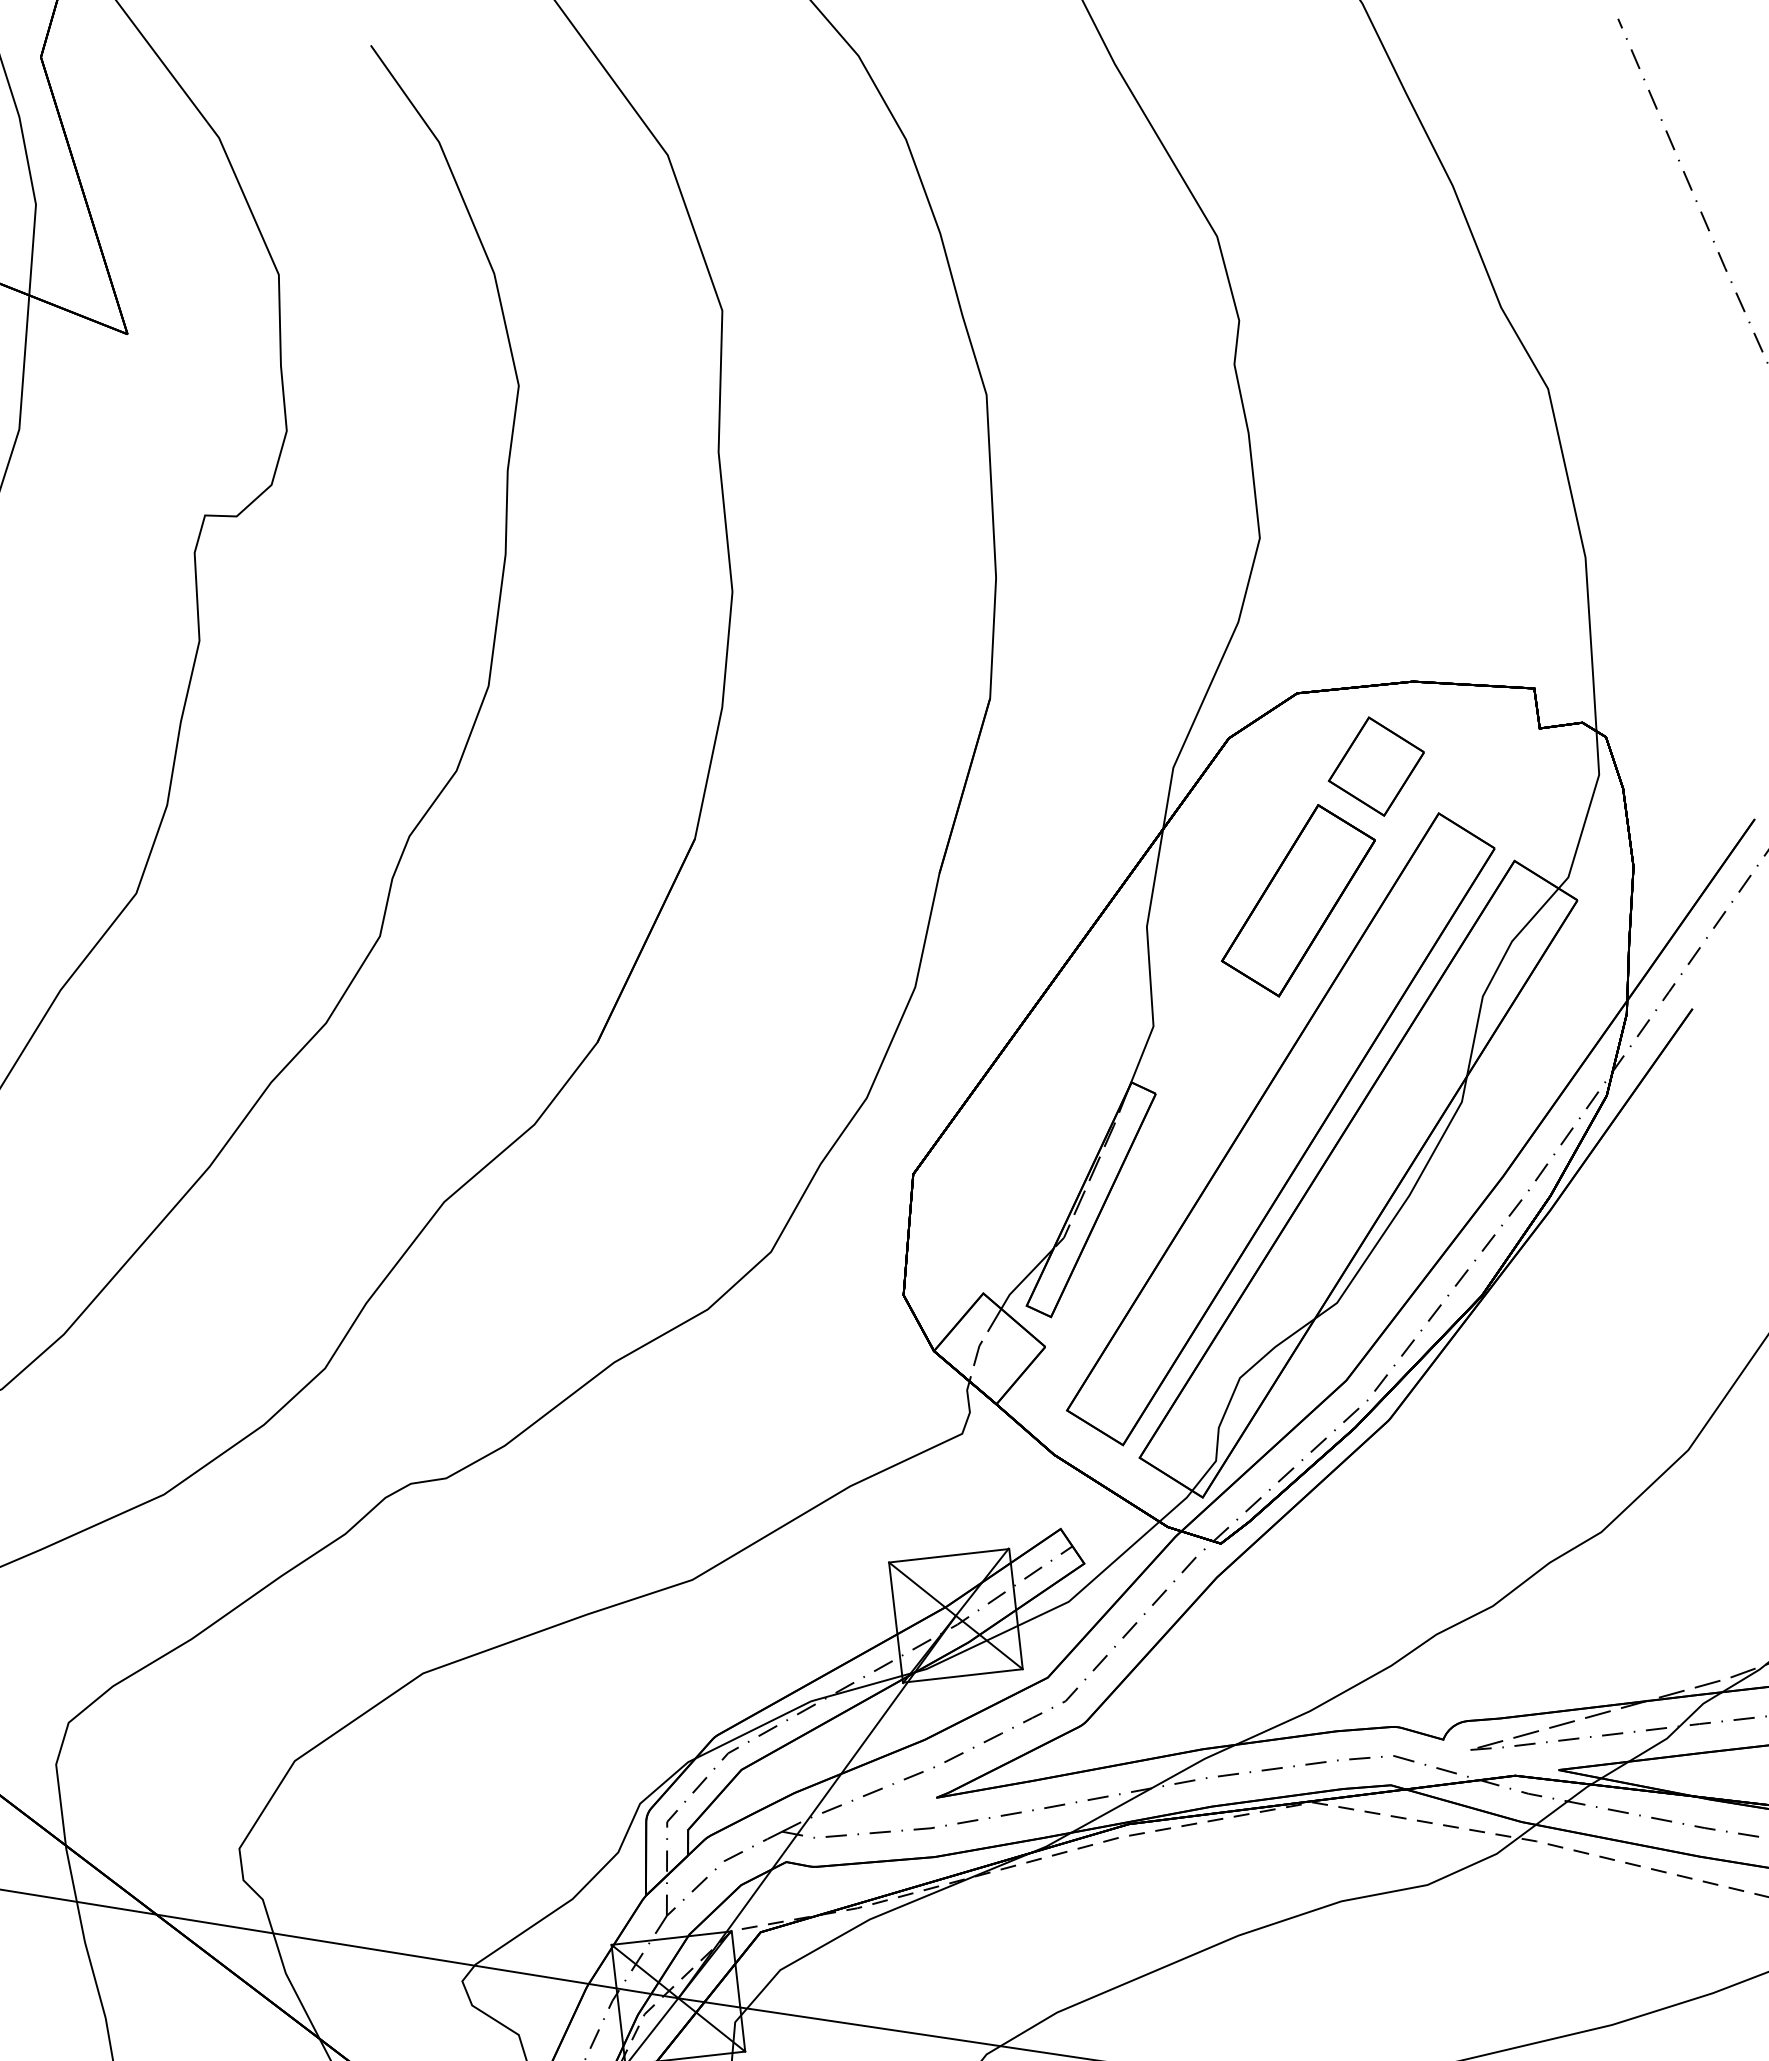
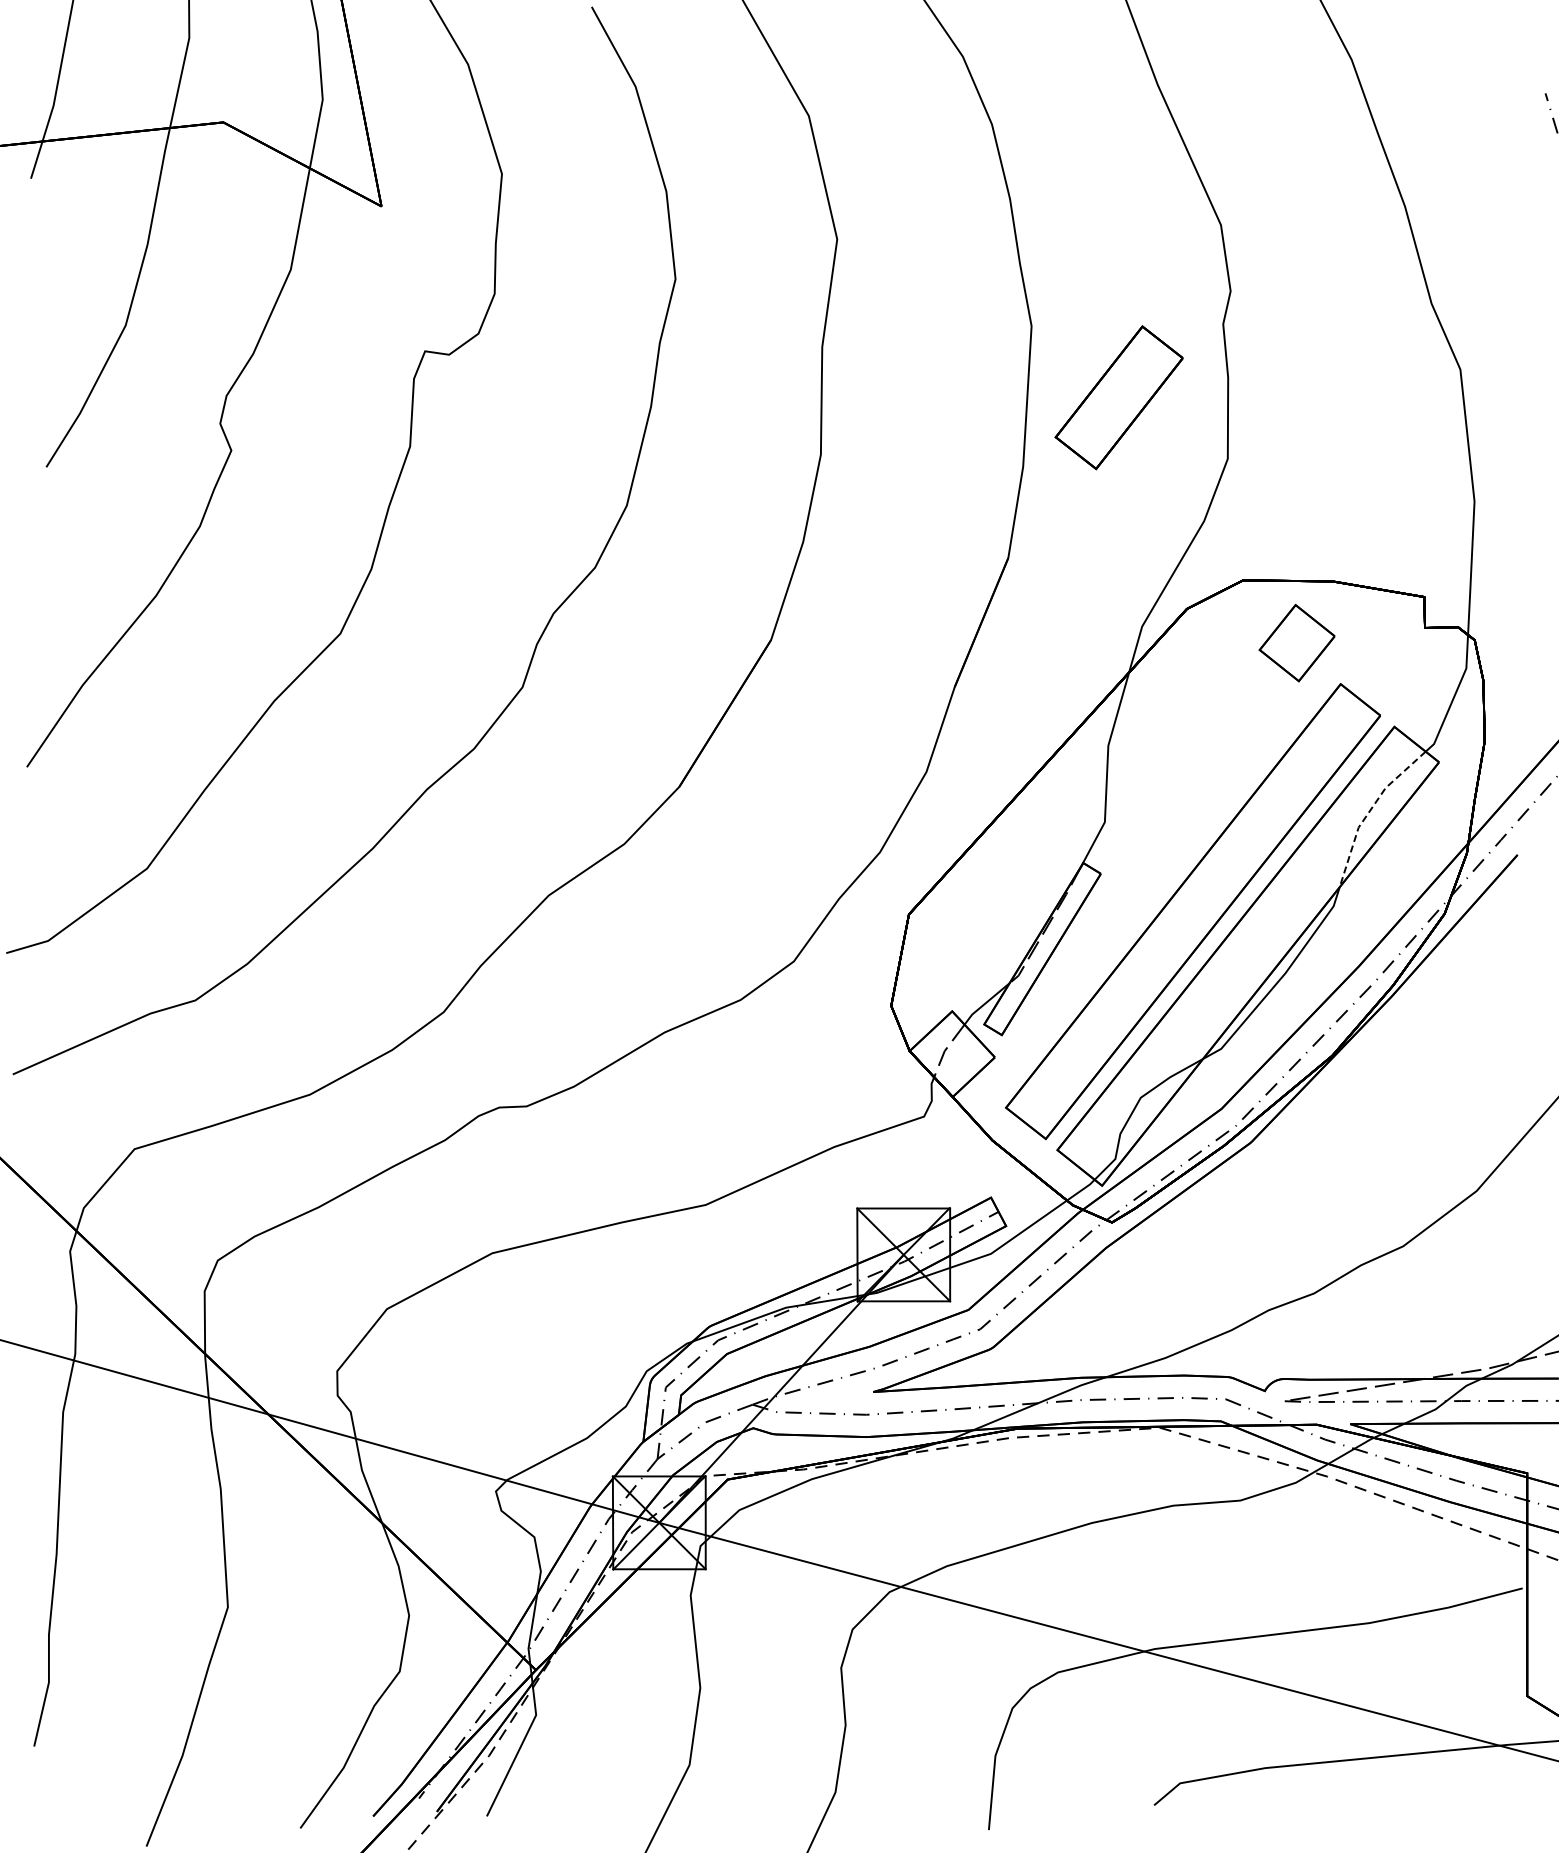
part: (1297, 900) -> (1118, 397), moved
line: (1494, 974) -> (1369, 811), solid -> dashed

